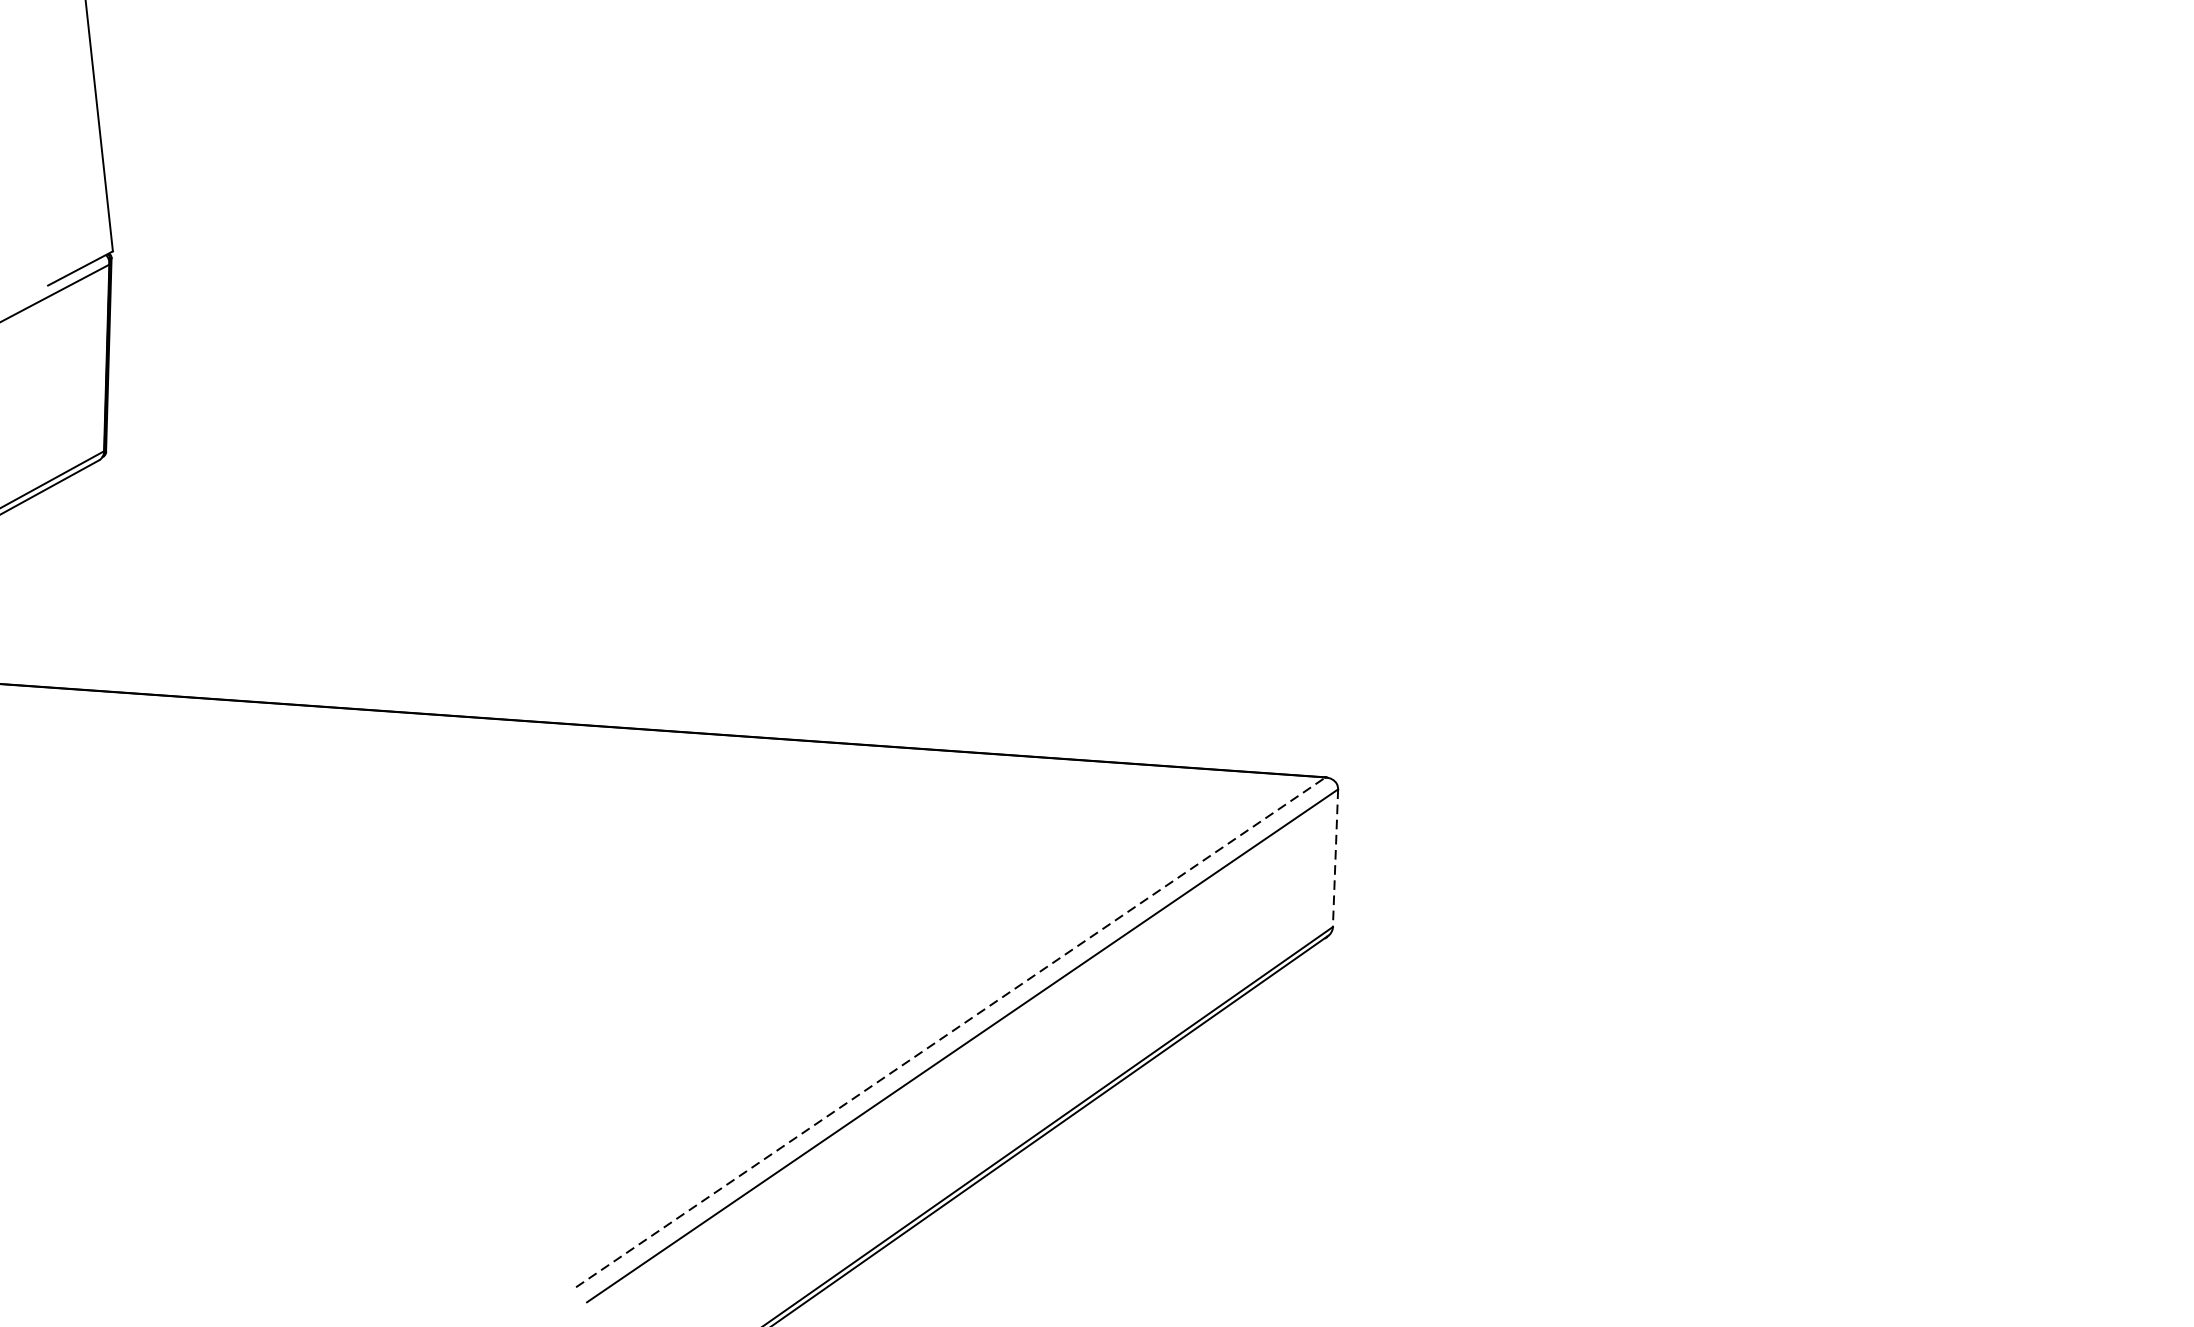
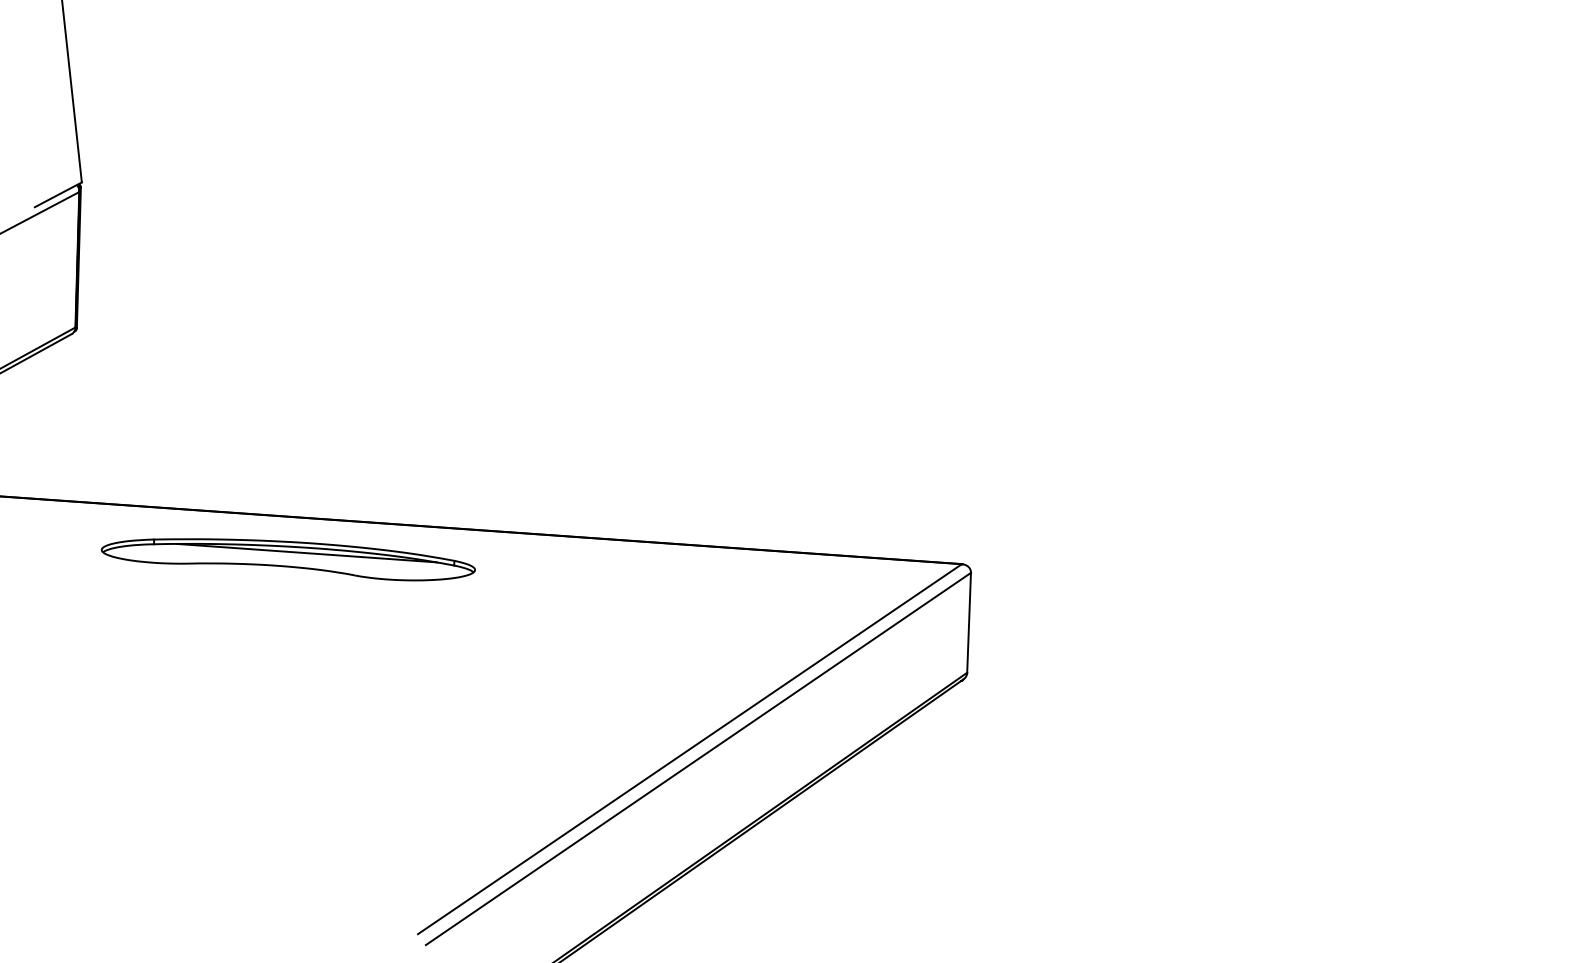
part: (396, 770) -> (287, 559), added
line: (1336, 857) -> (969, 622), dashed -> solid
line: (950, 1032) -> (689, 749), dashed -> solid

